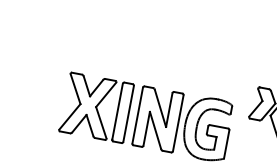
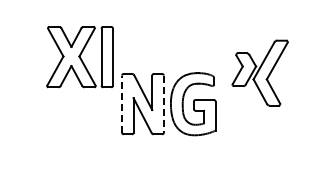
part: (95, 108) -> (79, 57), moved
line: (137, 115) -> (122, 104), solid -> dashed
line: (178, 123) -> (163, 104), solid -> dashed

